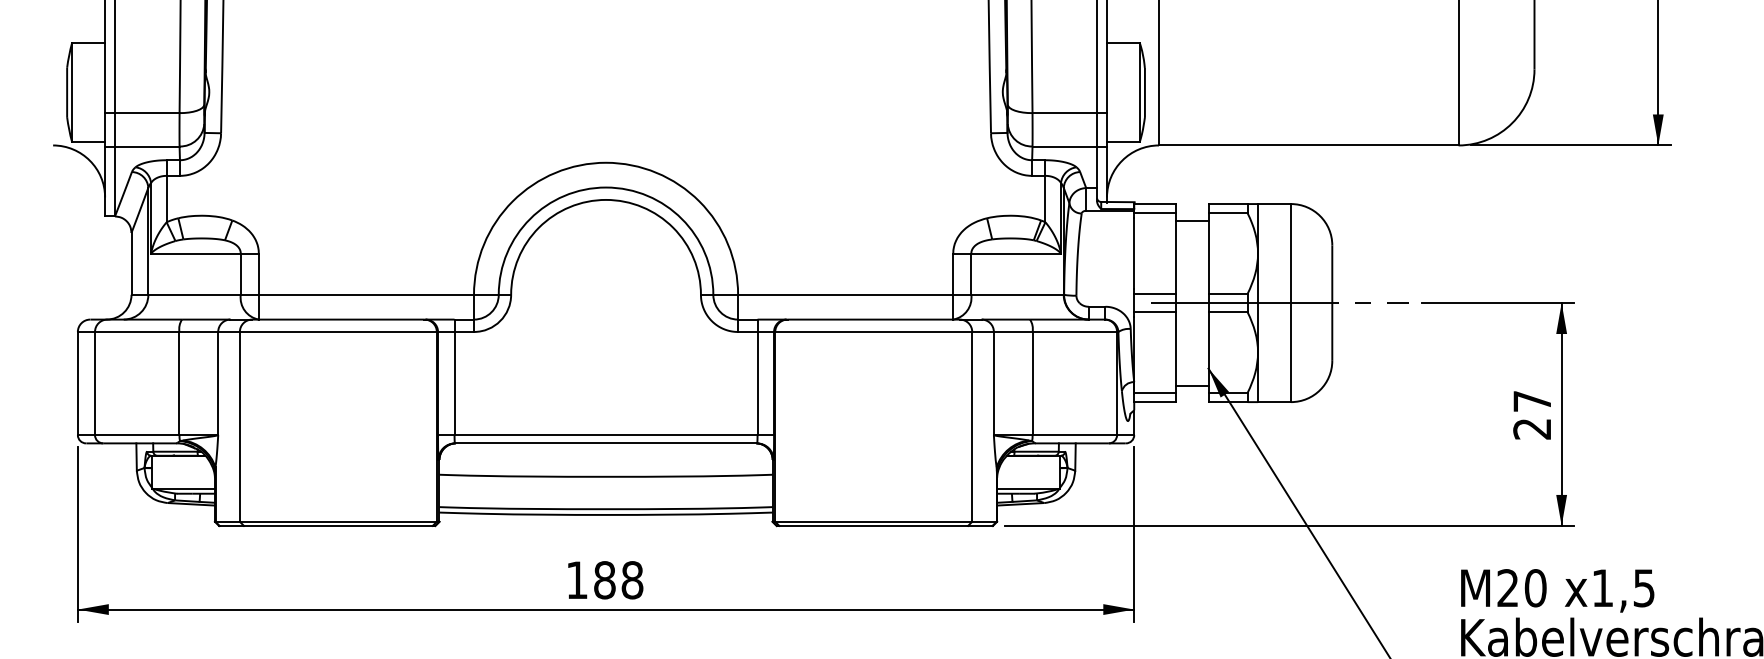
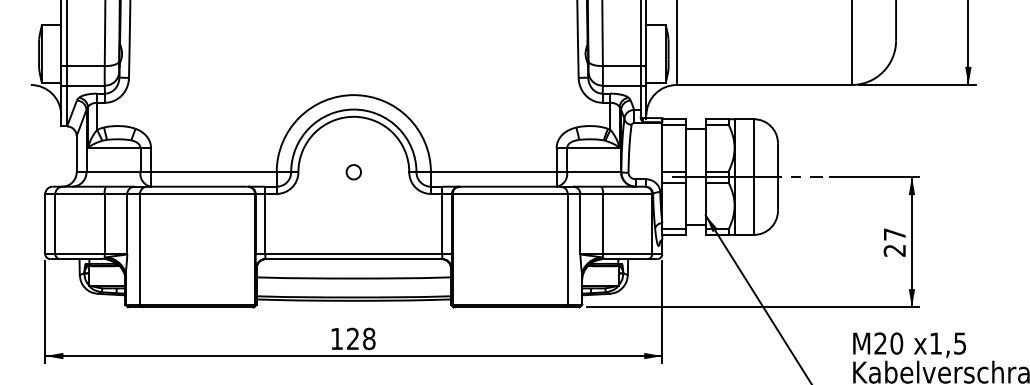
circle: (605, 295) -> (353, 172), added
text: (603, 579) -> (352, 338), 188 -> 128

